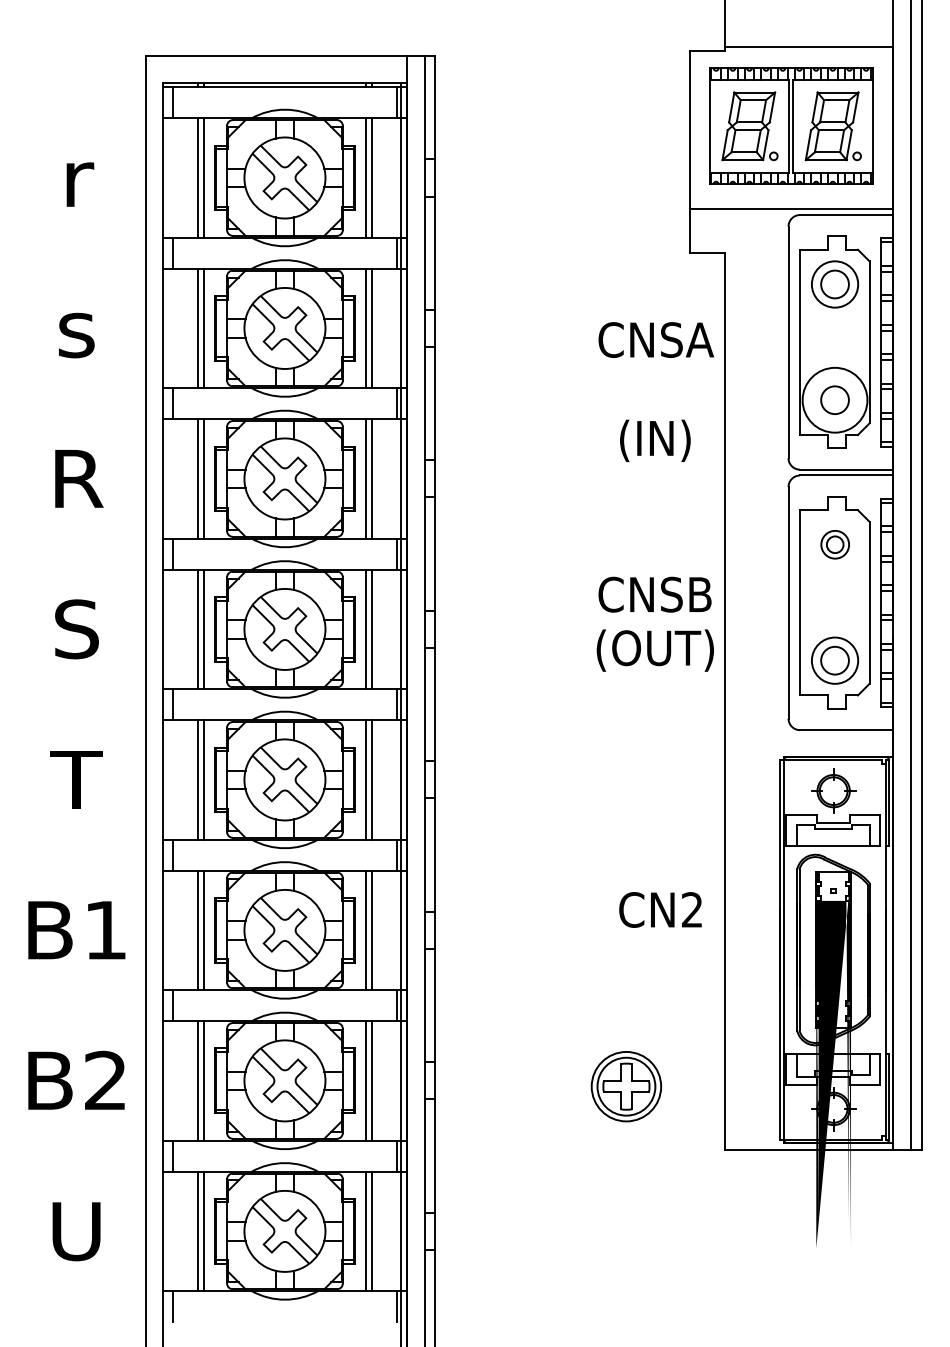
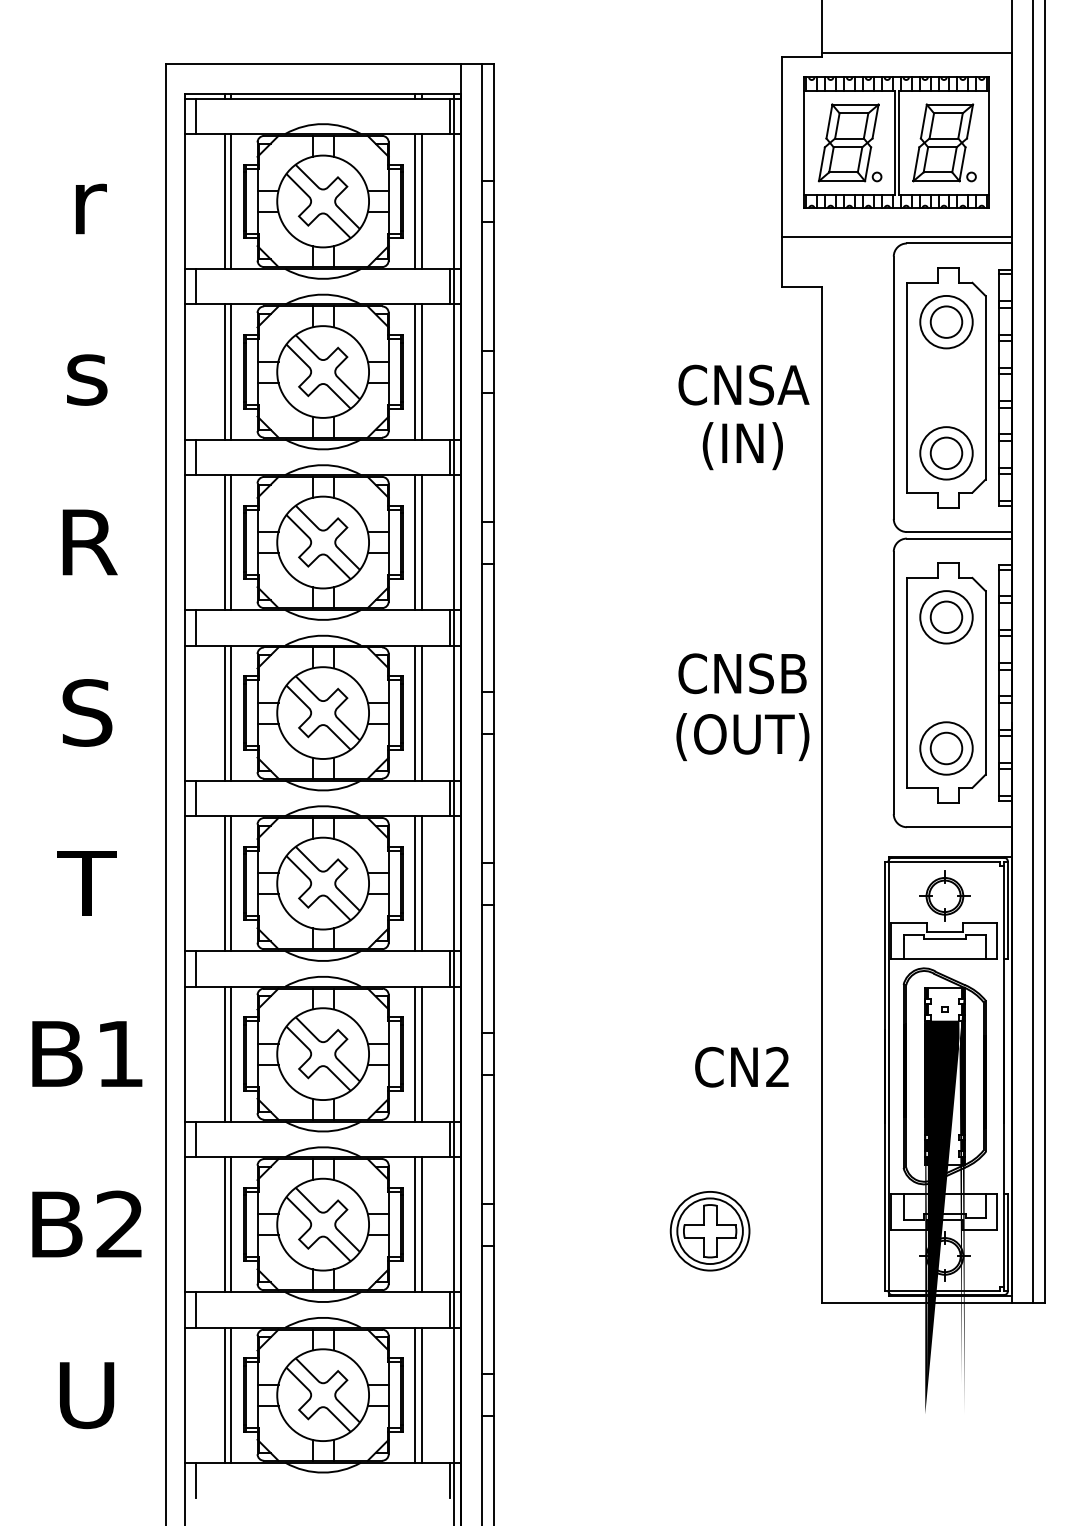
circle: (834, 400) -> (945, 453), size x0.71
text: (655, 440) -> (743, 445), moved
part: (835, 544) -> (947, 616), size x1.67
text: (660, 909) -> (741, 1066), moved

